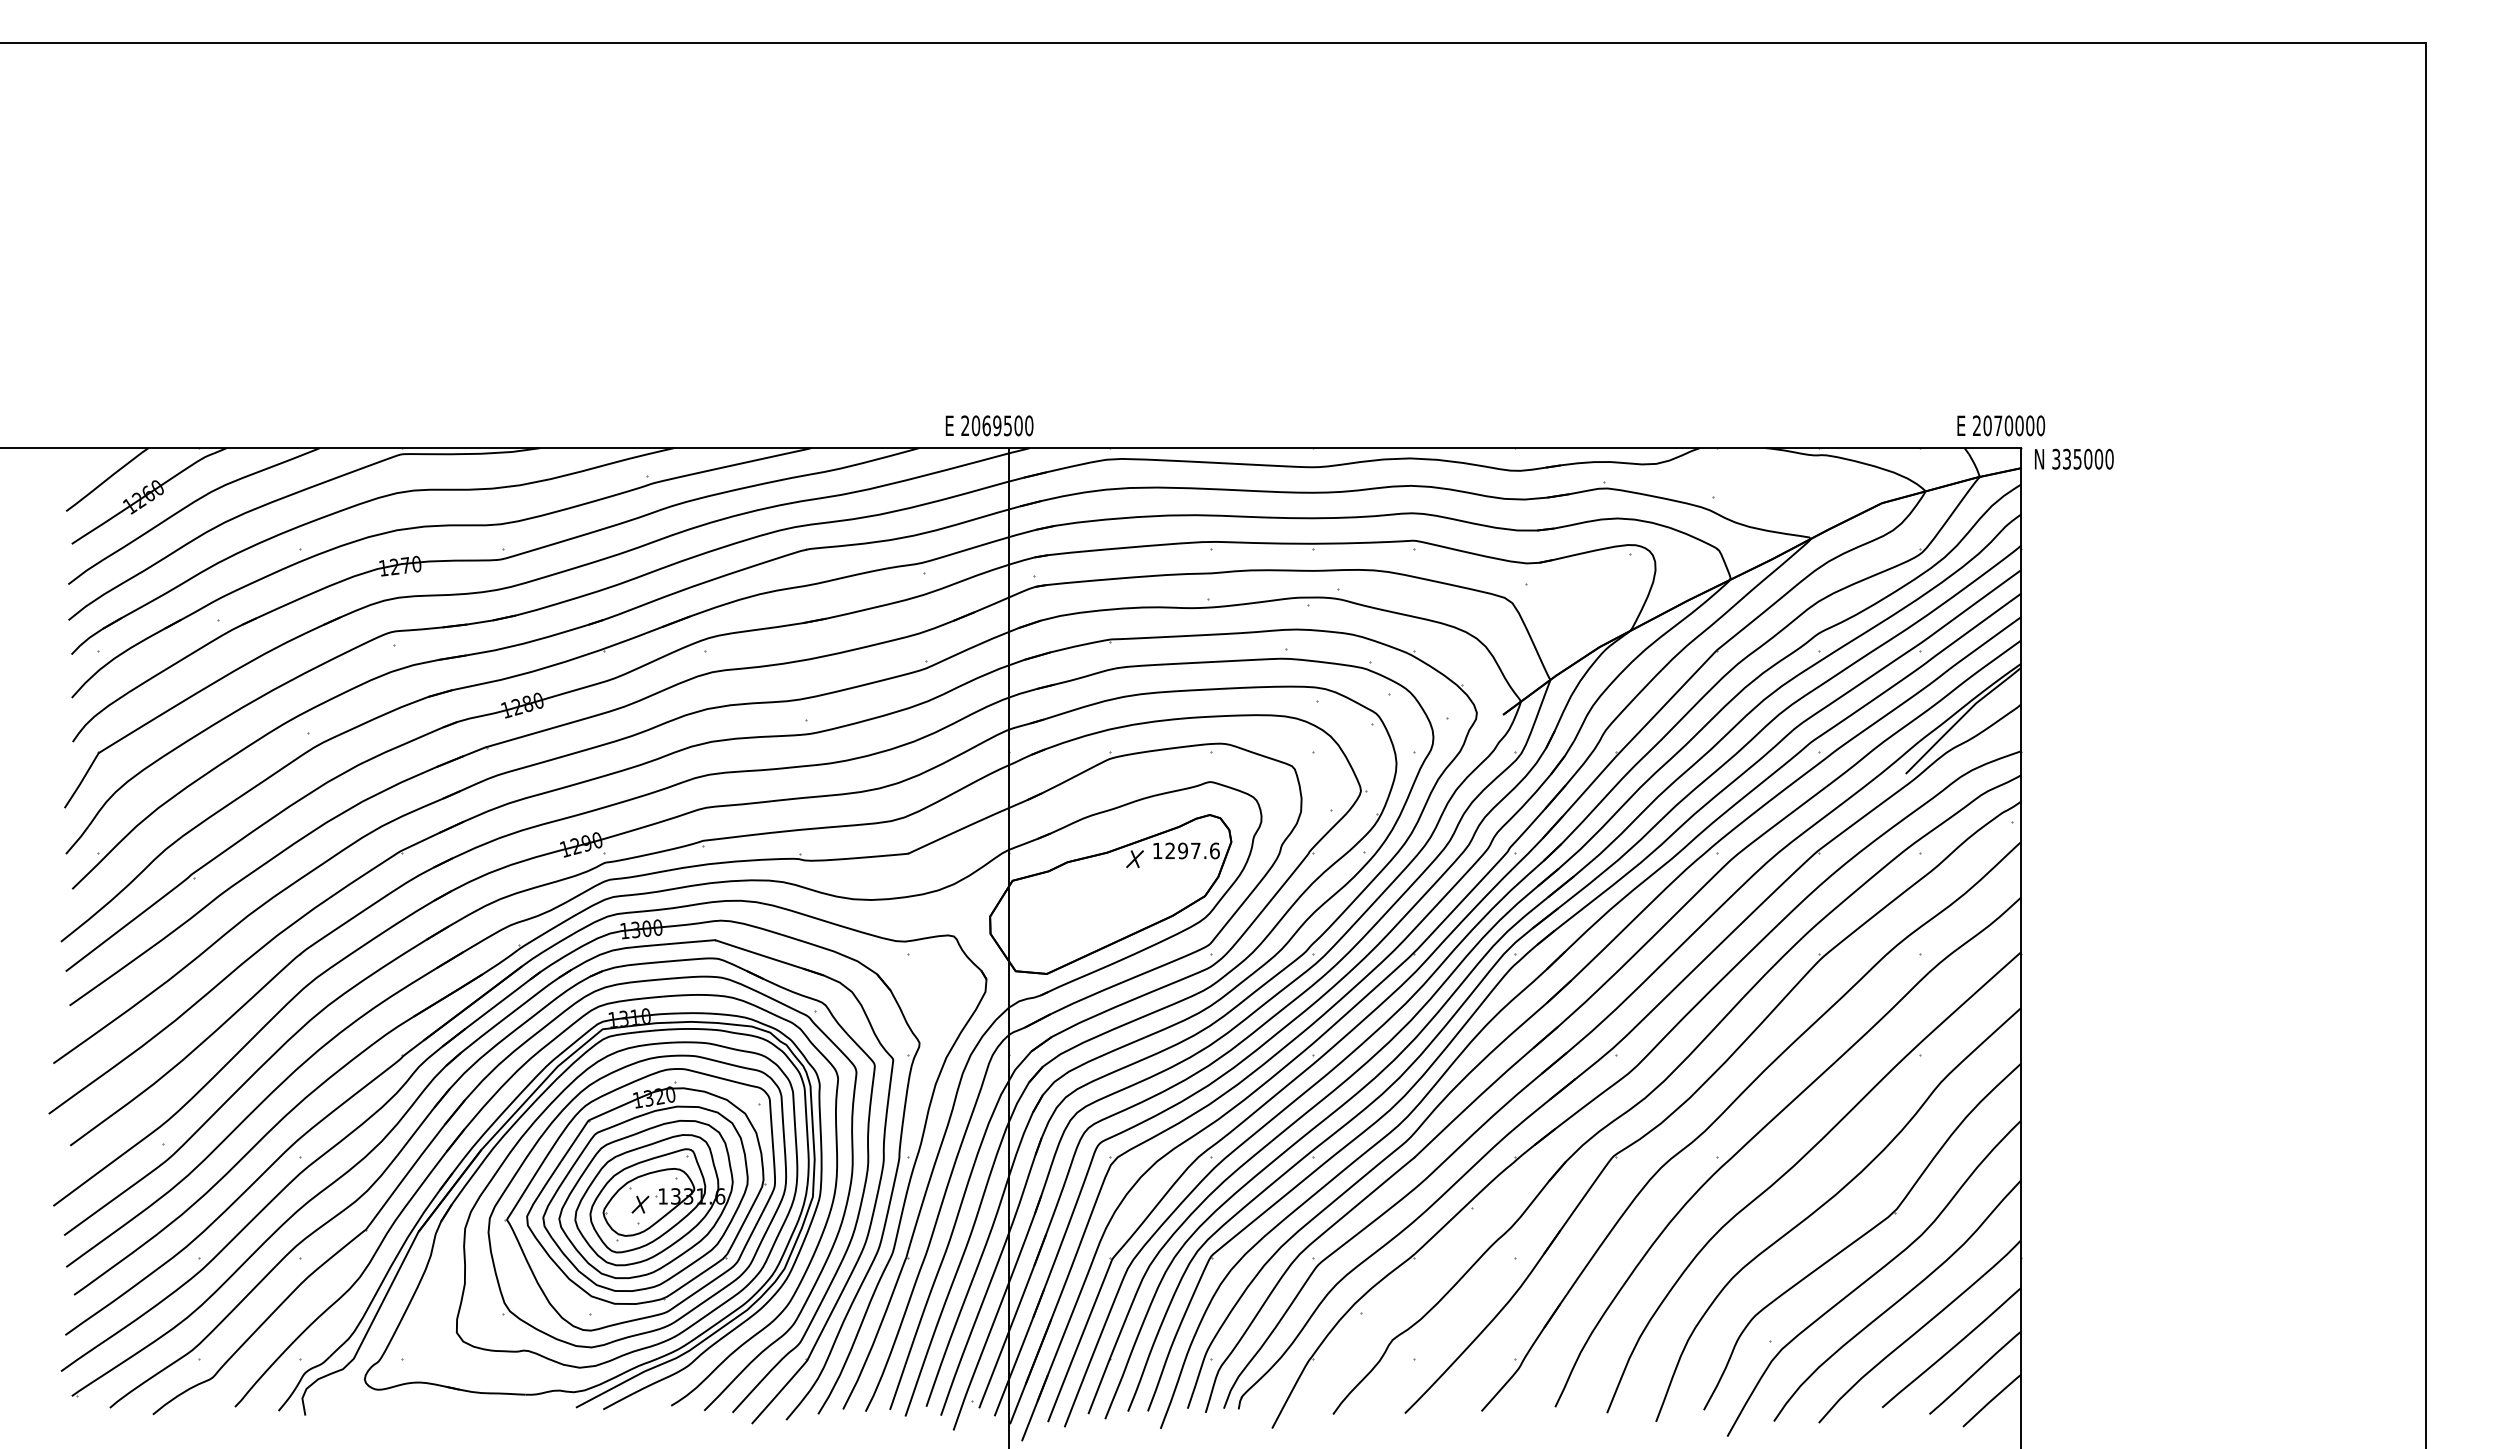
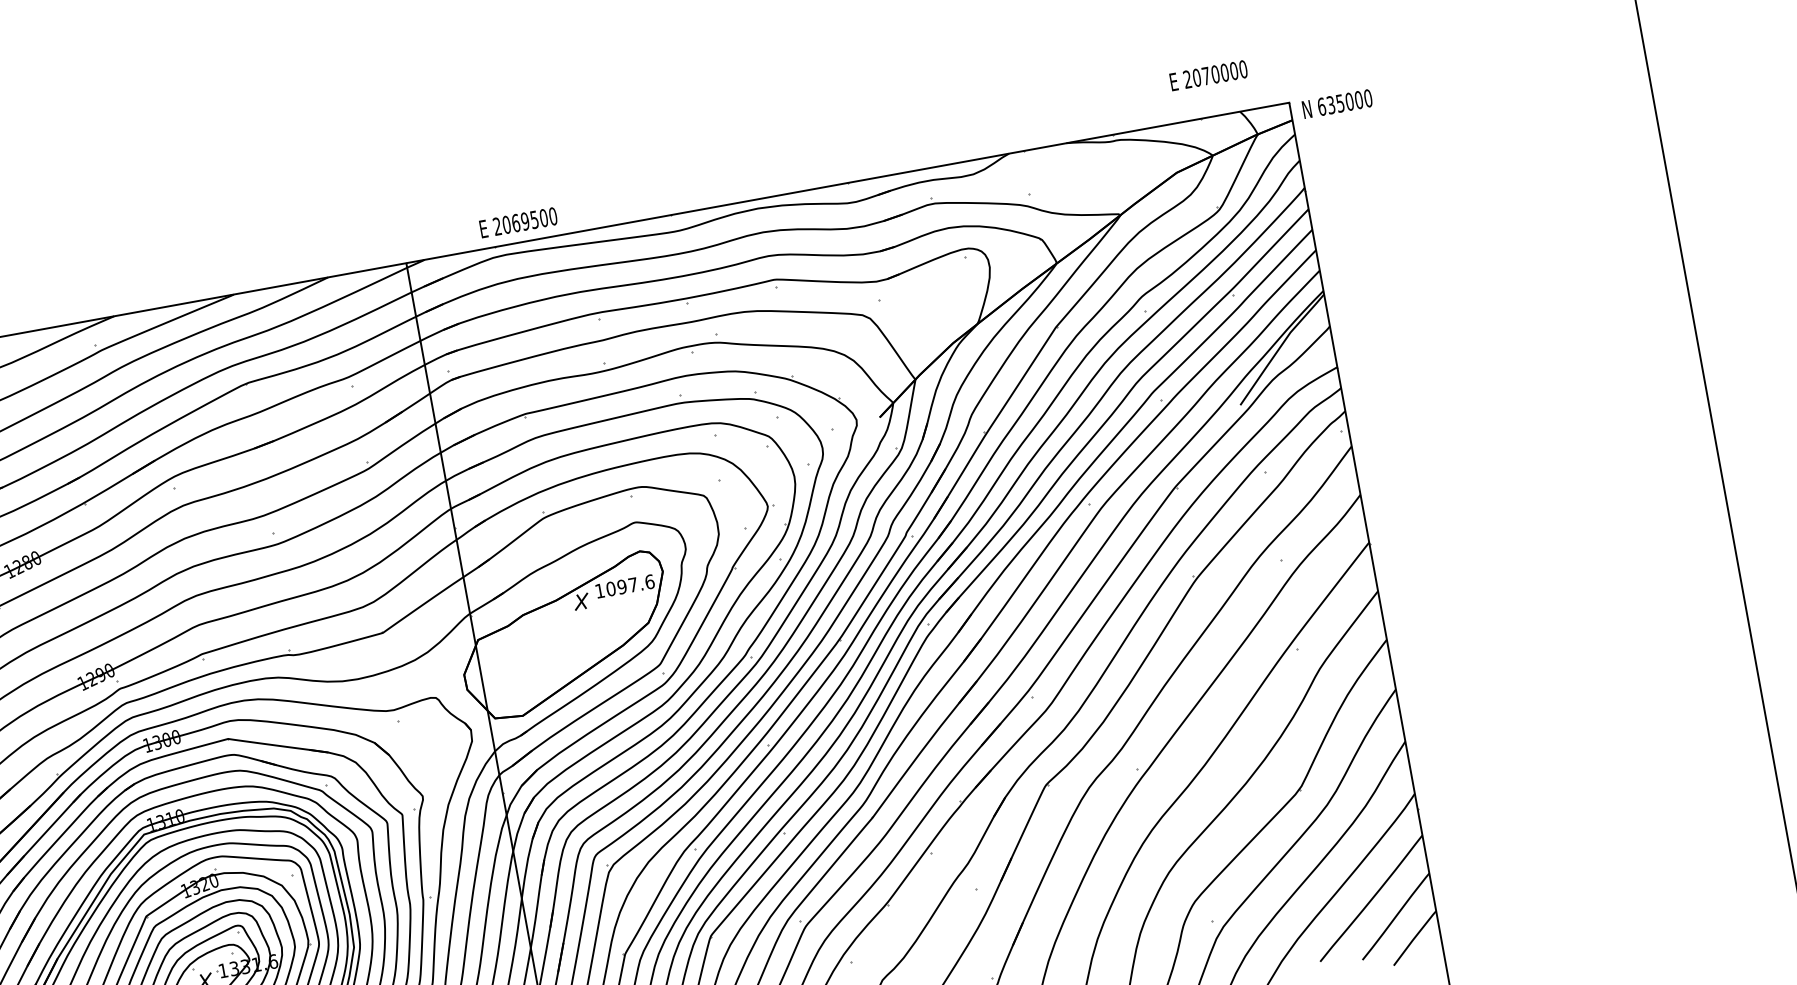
text: (989, 425) -> (518, 222), moved
text: (2001, 425) -> (1208, 75), moved
text: (2056, 458) -> (1321, 106), 335000 -> 635000
text: (1170, 850) -> (611, 588), 1297.6 -> 1097.6

